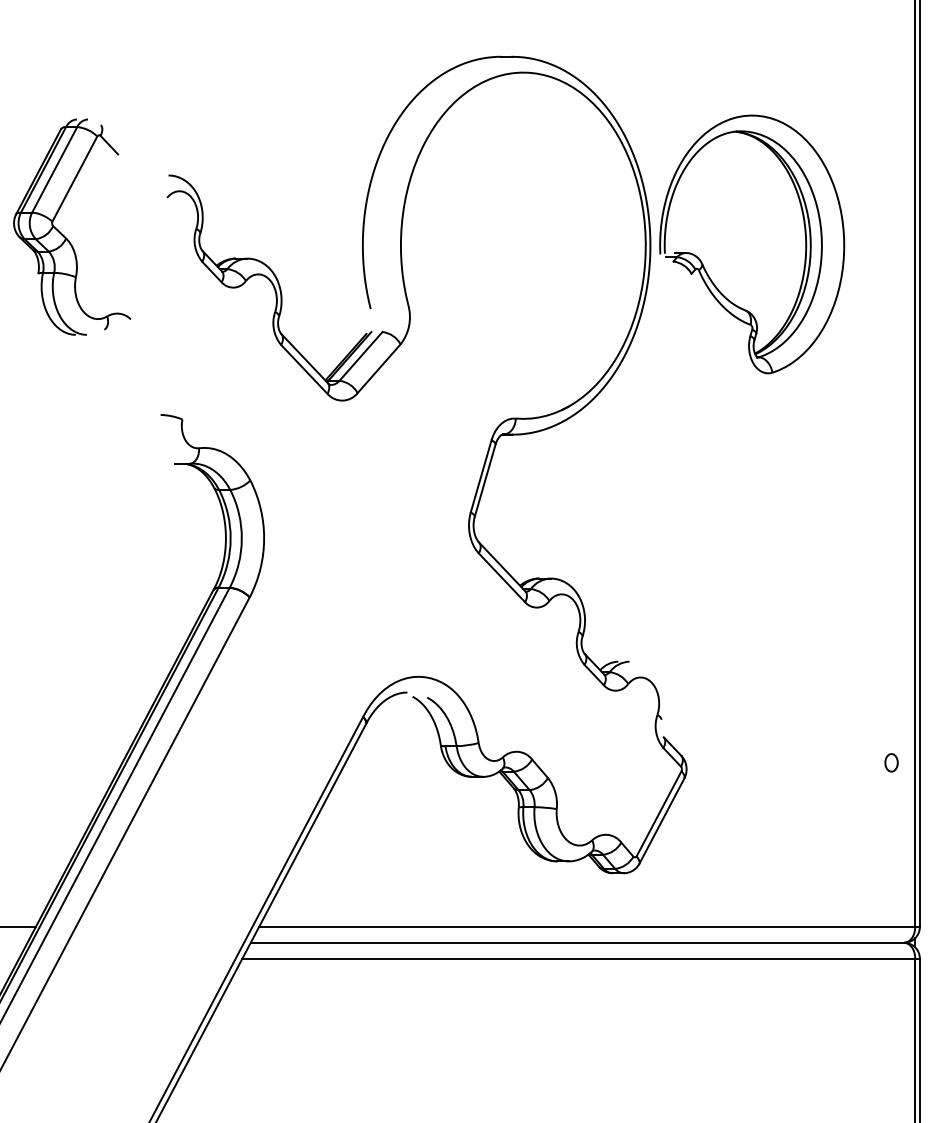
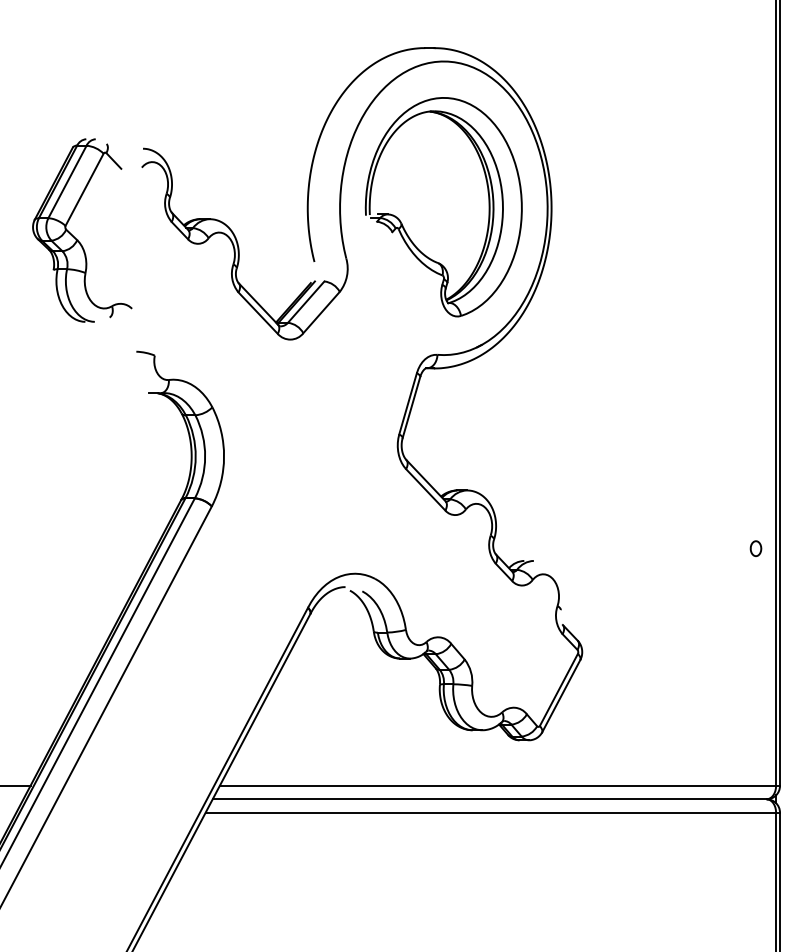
part: (67, 237) -> (78, 239), moved
part: (705, 268) -> (404, 227), moved
part: (890, 762) -> (755, 548), moved

